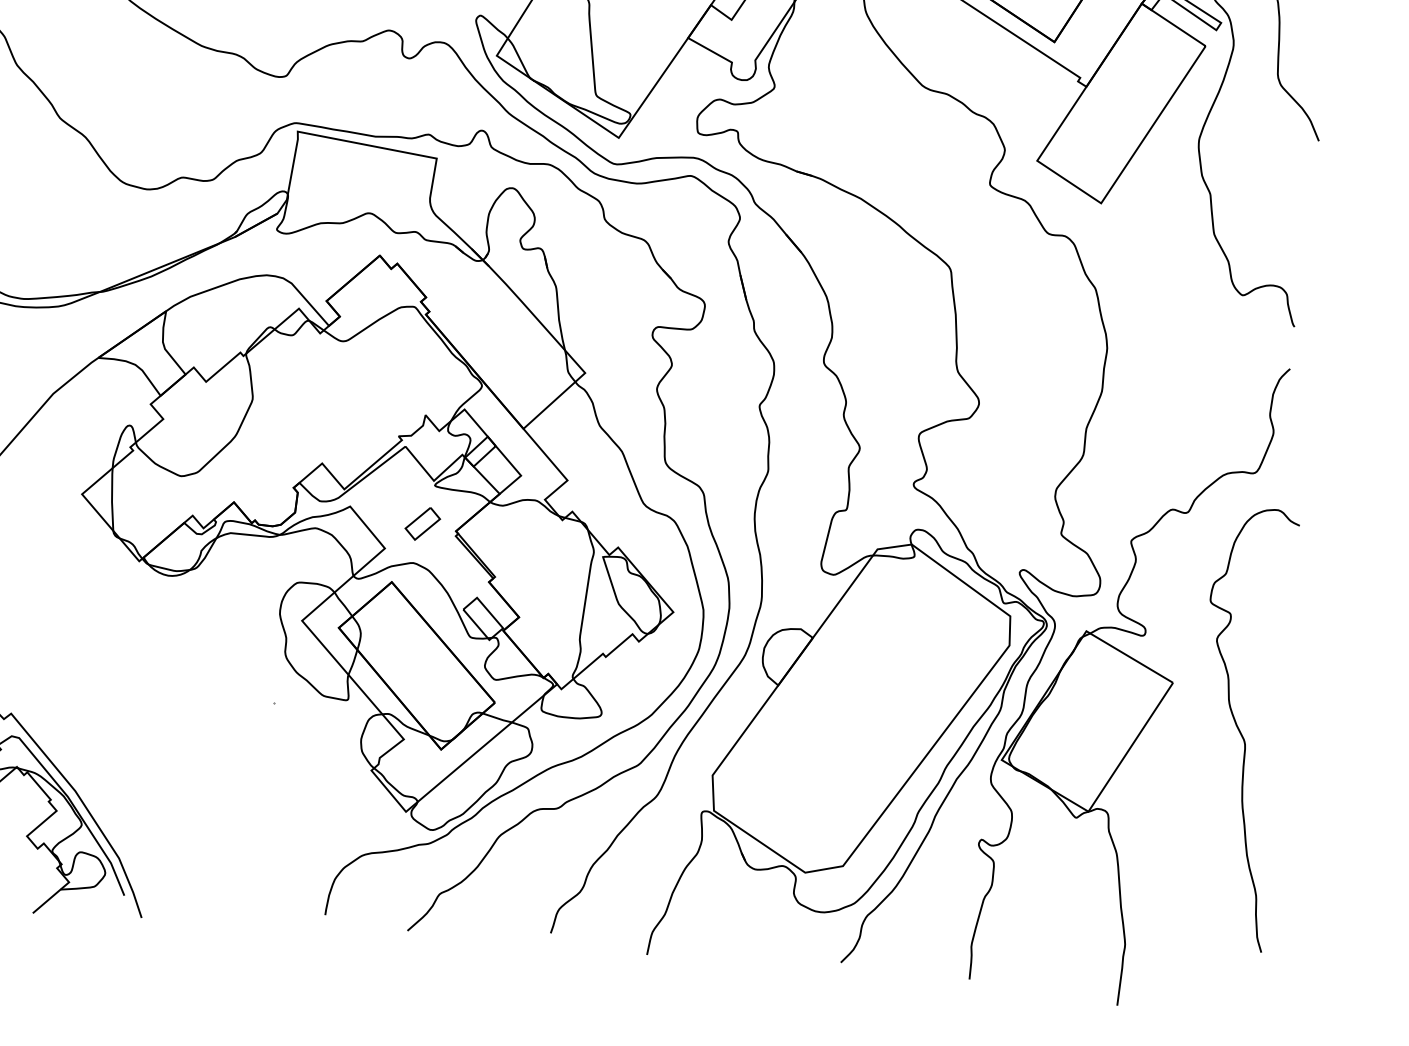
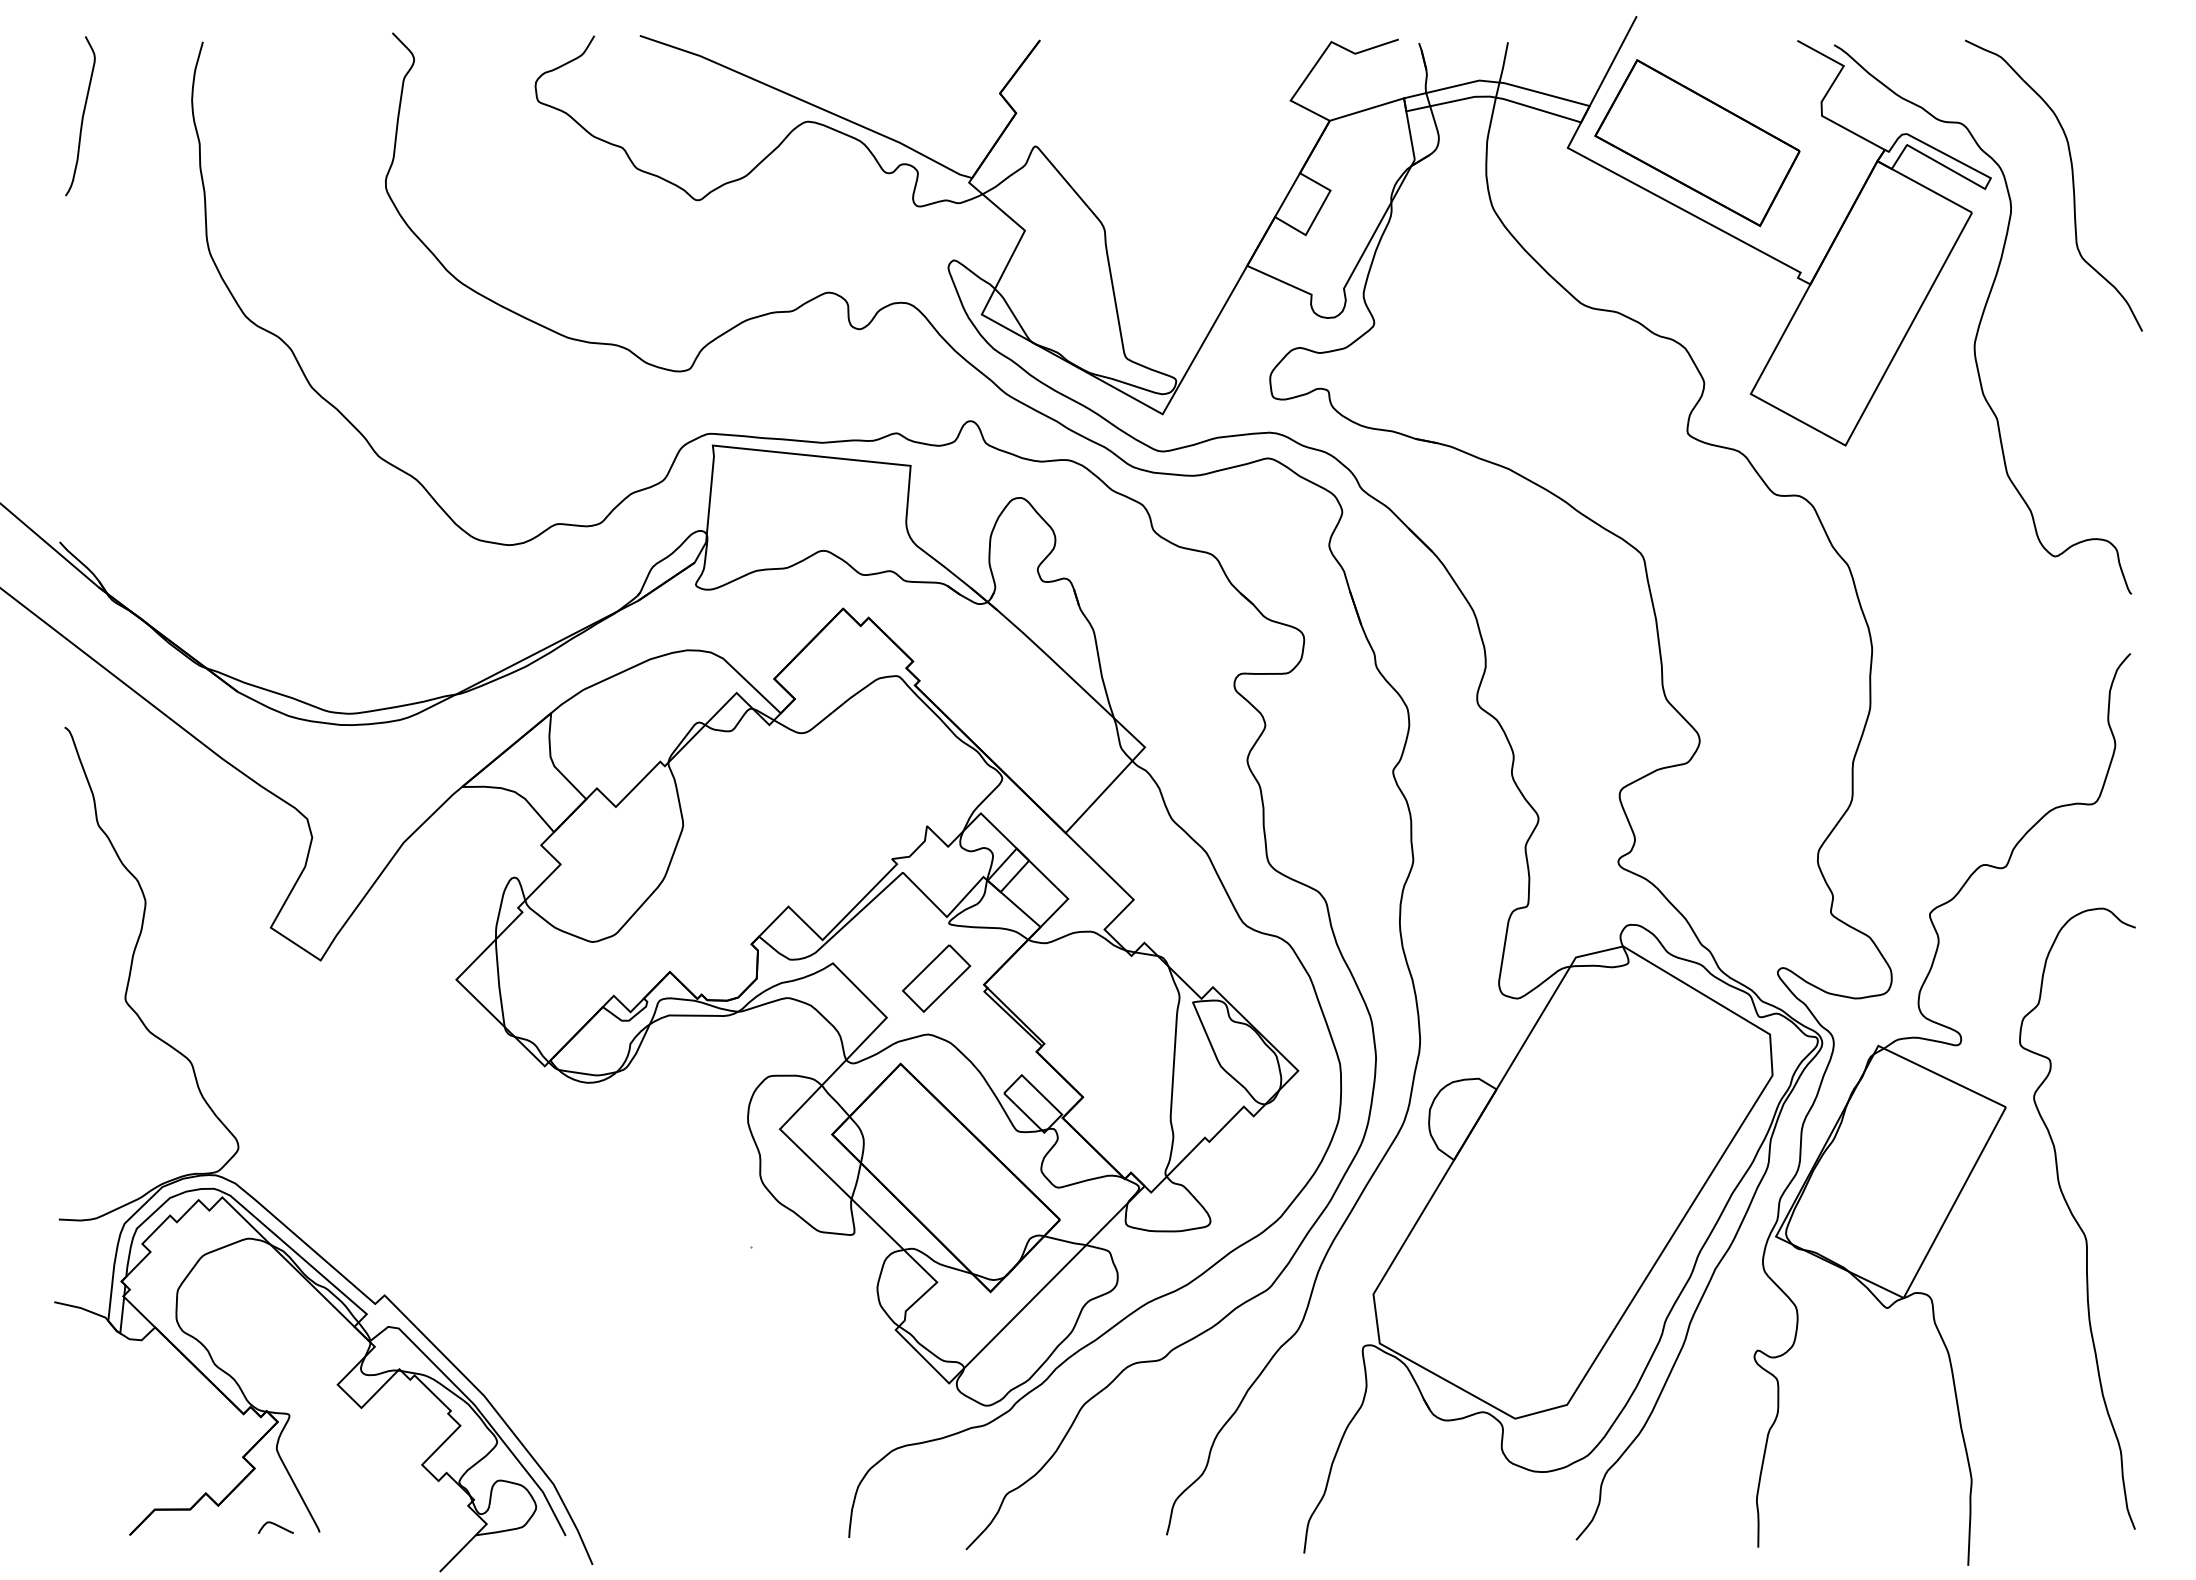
part: (422, 523) -> (936, 978), size x1.43
curve: (1239, 728) -> (2076, 1219), moved

